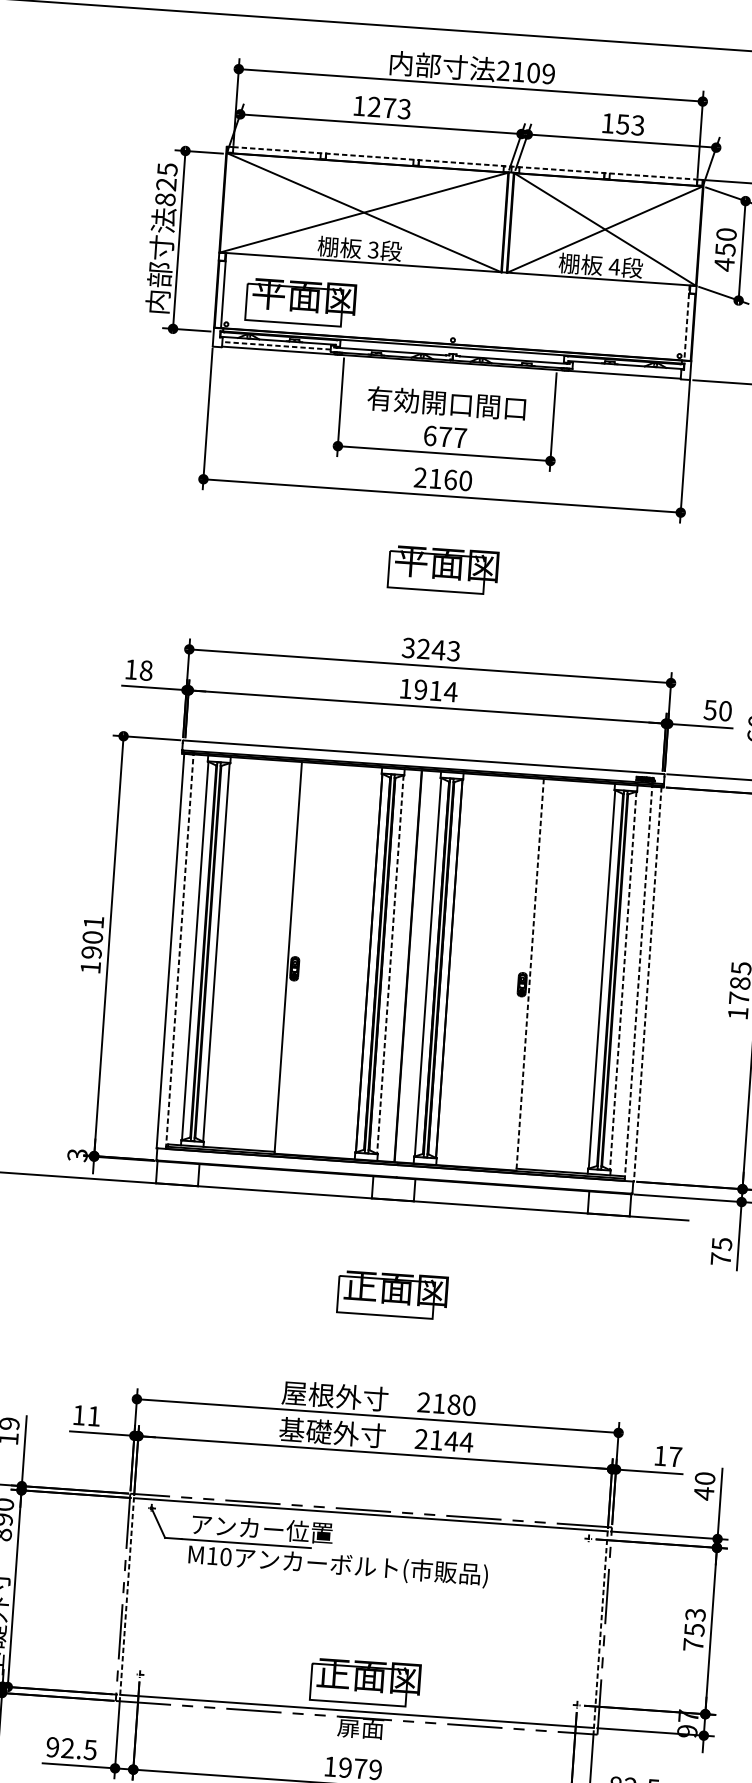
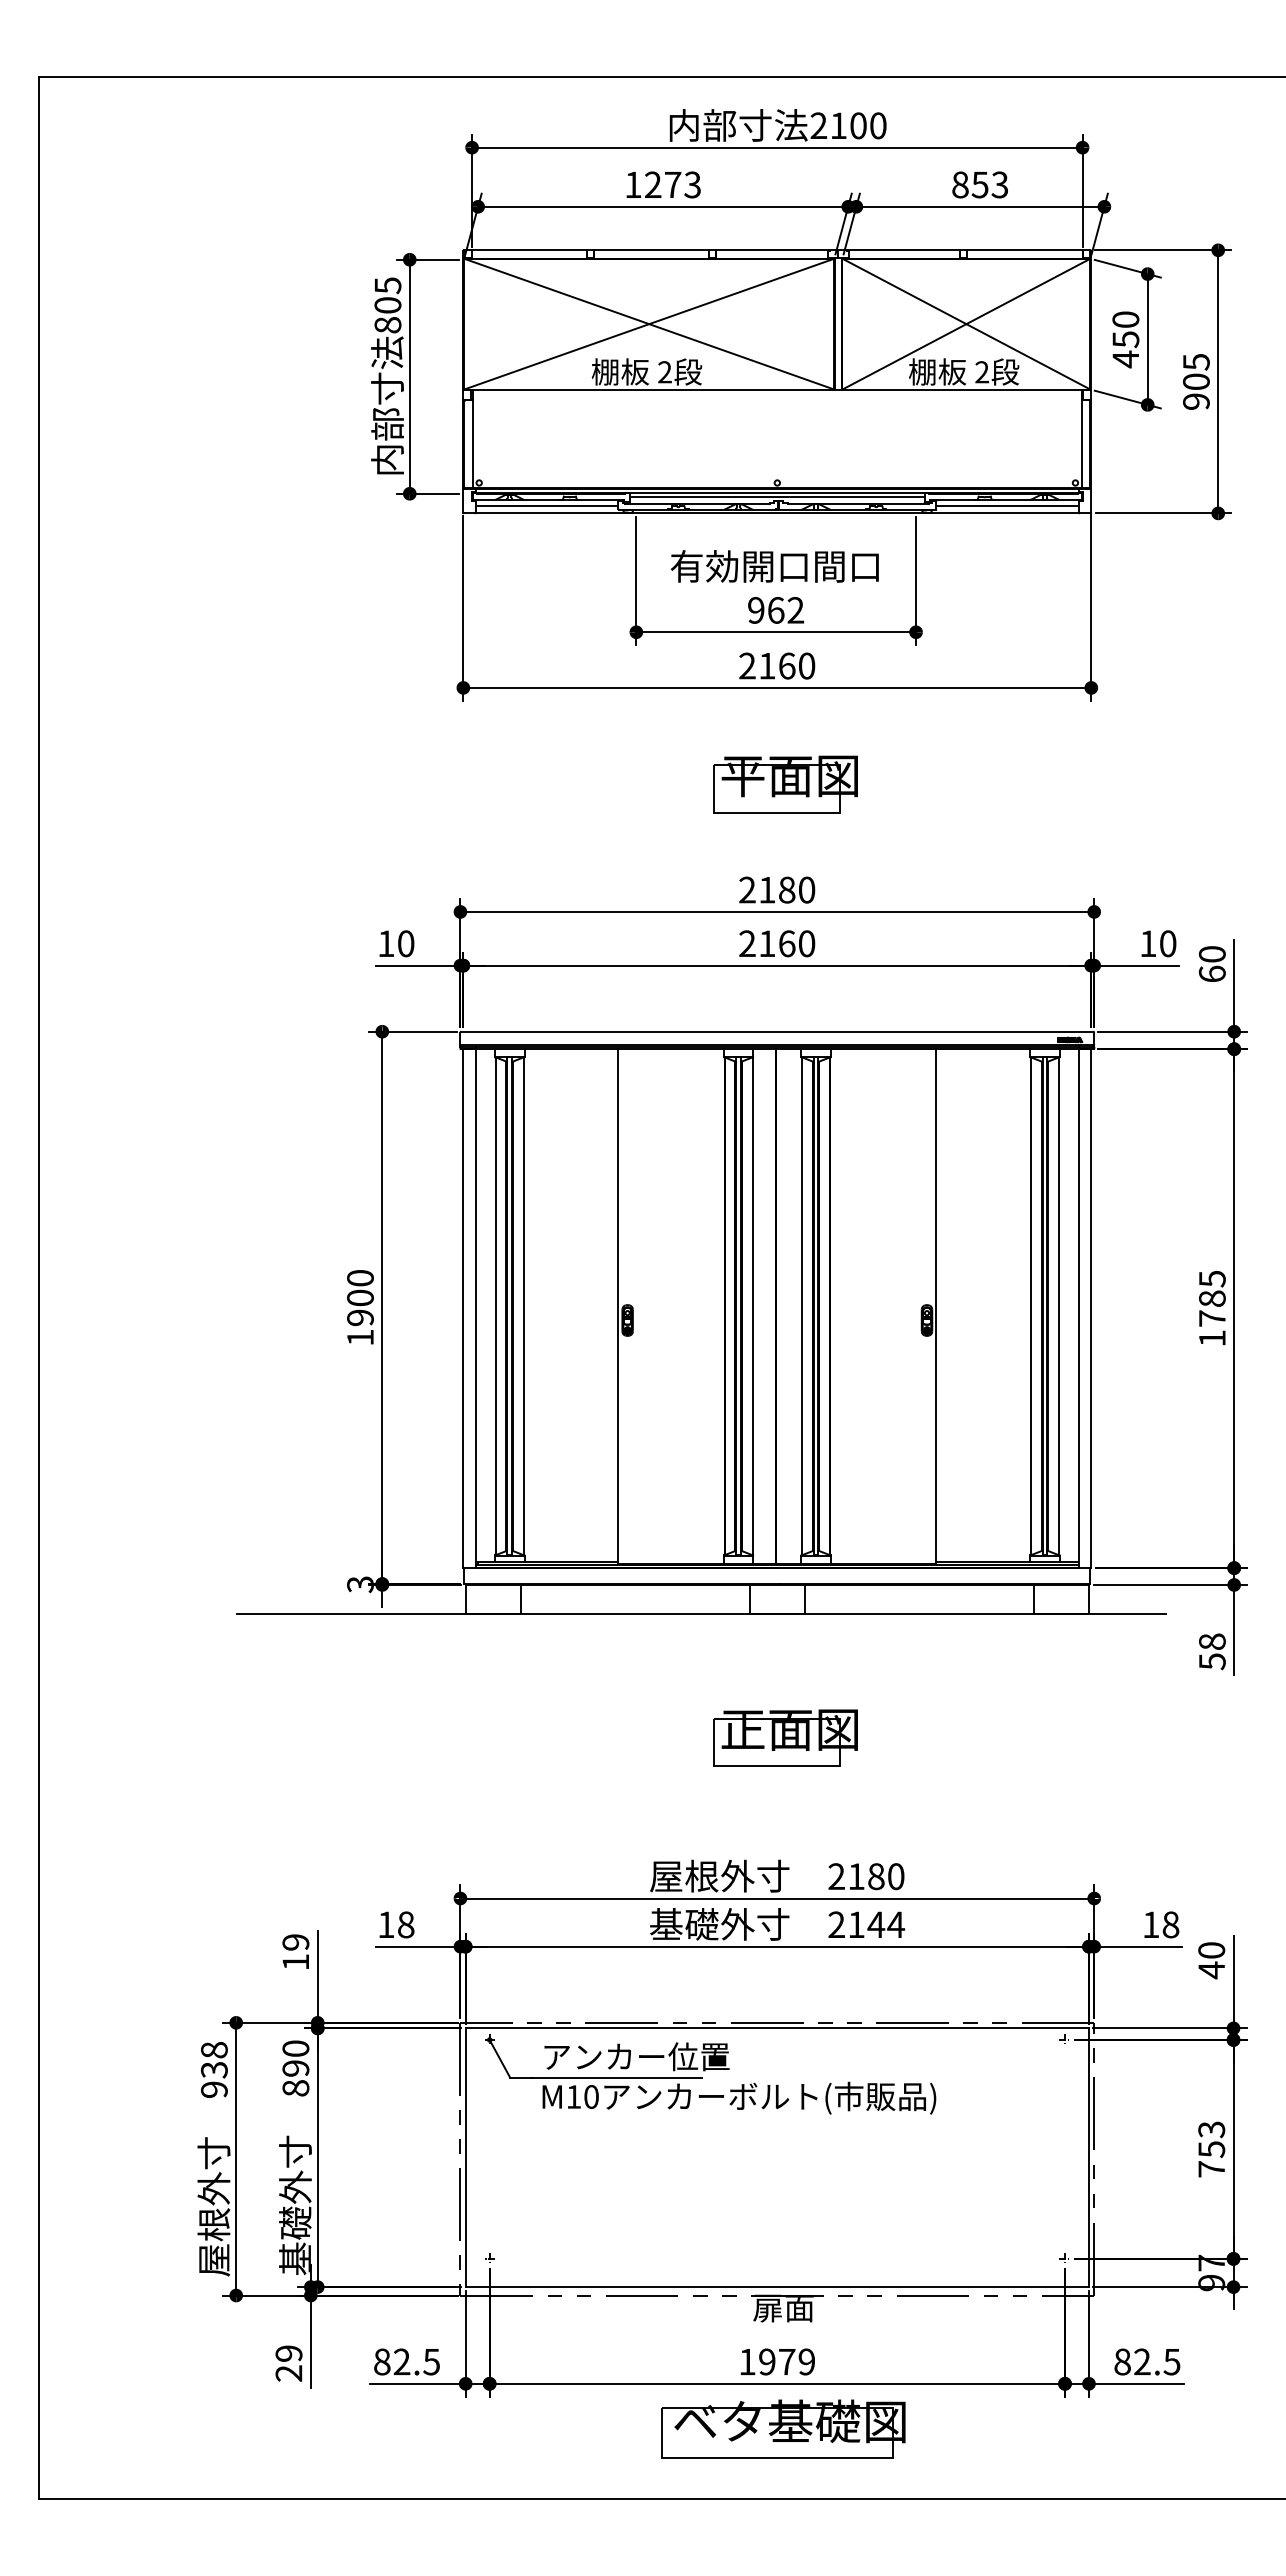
text: (548, 73) -> (878, 125), 2109 -> 2100
text: (608, 123) -> (960, 184), 153 -> 853
line: (465, 163) -> (777, 250), dashed -> solid
text: (166, 184) -> (387, 305), 825 -> 805
text: (373, 250) -> (664, 372), 3 -> 2
text: (614, 267) -> (981, 372), 4 -> 2
part: (300, 302) -> (574, 447), removed
line: (687, 323) -> (1082, 439), dashed -> solid
line: (277, 345) -> (547, 506), dashed -> solid
line: (452, 350) -> (777, 496), added
line: (625, 370) -> (1006, 506), added
text: (445, 437) -> (776, 610), 677 -> 962
text: (431, 649) -> (777, 889), 3243 -> 2180
text: (146, 670) -> (406, 943), 18 -> 10
text: (428, 690) -> (777, 943), 1914 -> 2160
text: (709, 709) -> (1147, 943), 50 -> 10
text: (93, 922) -> (360, 1278), 1901 -> 1900
line: (179, 951) -> (475, 1308), dashed -> solid
line: (390, 964) -> (752, 1306), dashed -> solid
line: (530, 974) -> (936, 1306), dashed -> solid
line: (622, 981) -> (1058, 1306), dashed -> solid
line: (638, 983) -> (1079, 1308), dashed -> solid
line: (647, 985) -> (1091, 1309), dashed -> solid
text: (721, 1251) -> (1212, 1651), 75 -> 58
text: (94, 1416) -> (406, 1924), 11 -> 18
text: (675, 1456) -> (1170, 1924), 17 -> 18
line: (126, 1596) -> (465, 2157), dashed -> solid
line: (600, 1630) -> (1088, 2158), dashed -> solid
part: (365, 1681) -> (785, 2247), removed
text: (53, 1746) -> (382, 2361), 92.5 -> 82.5

